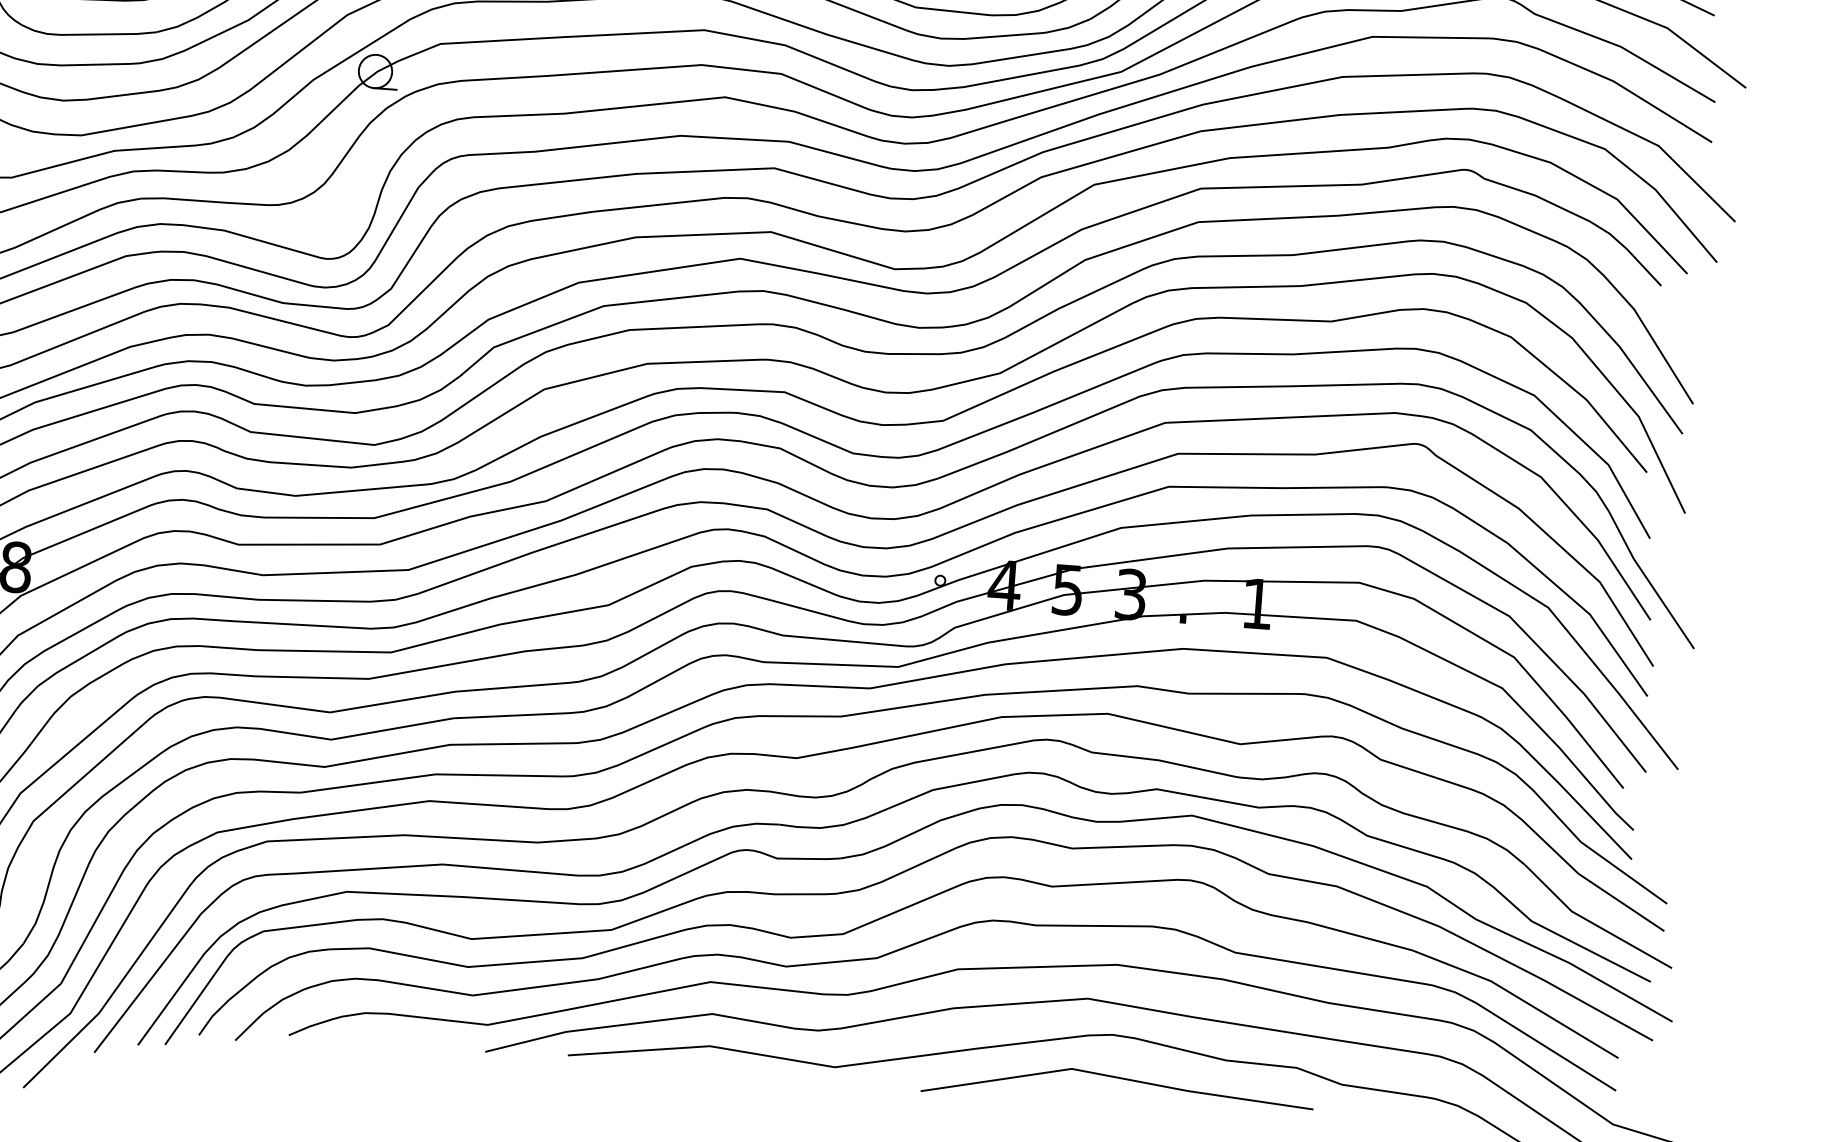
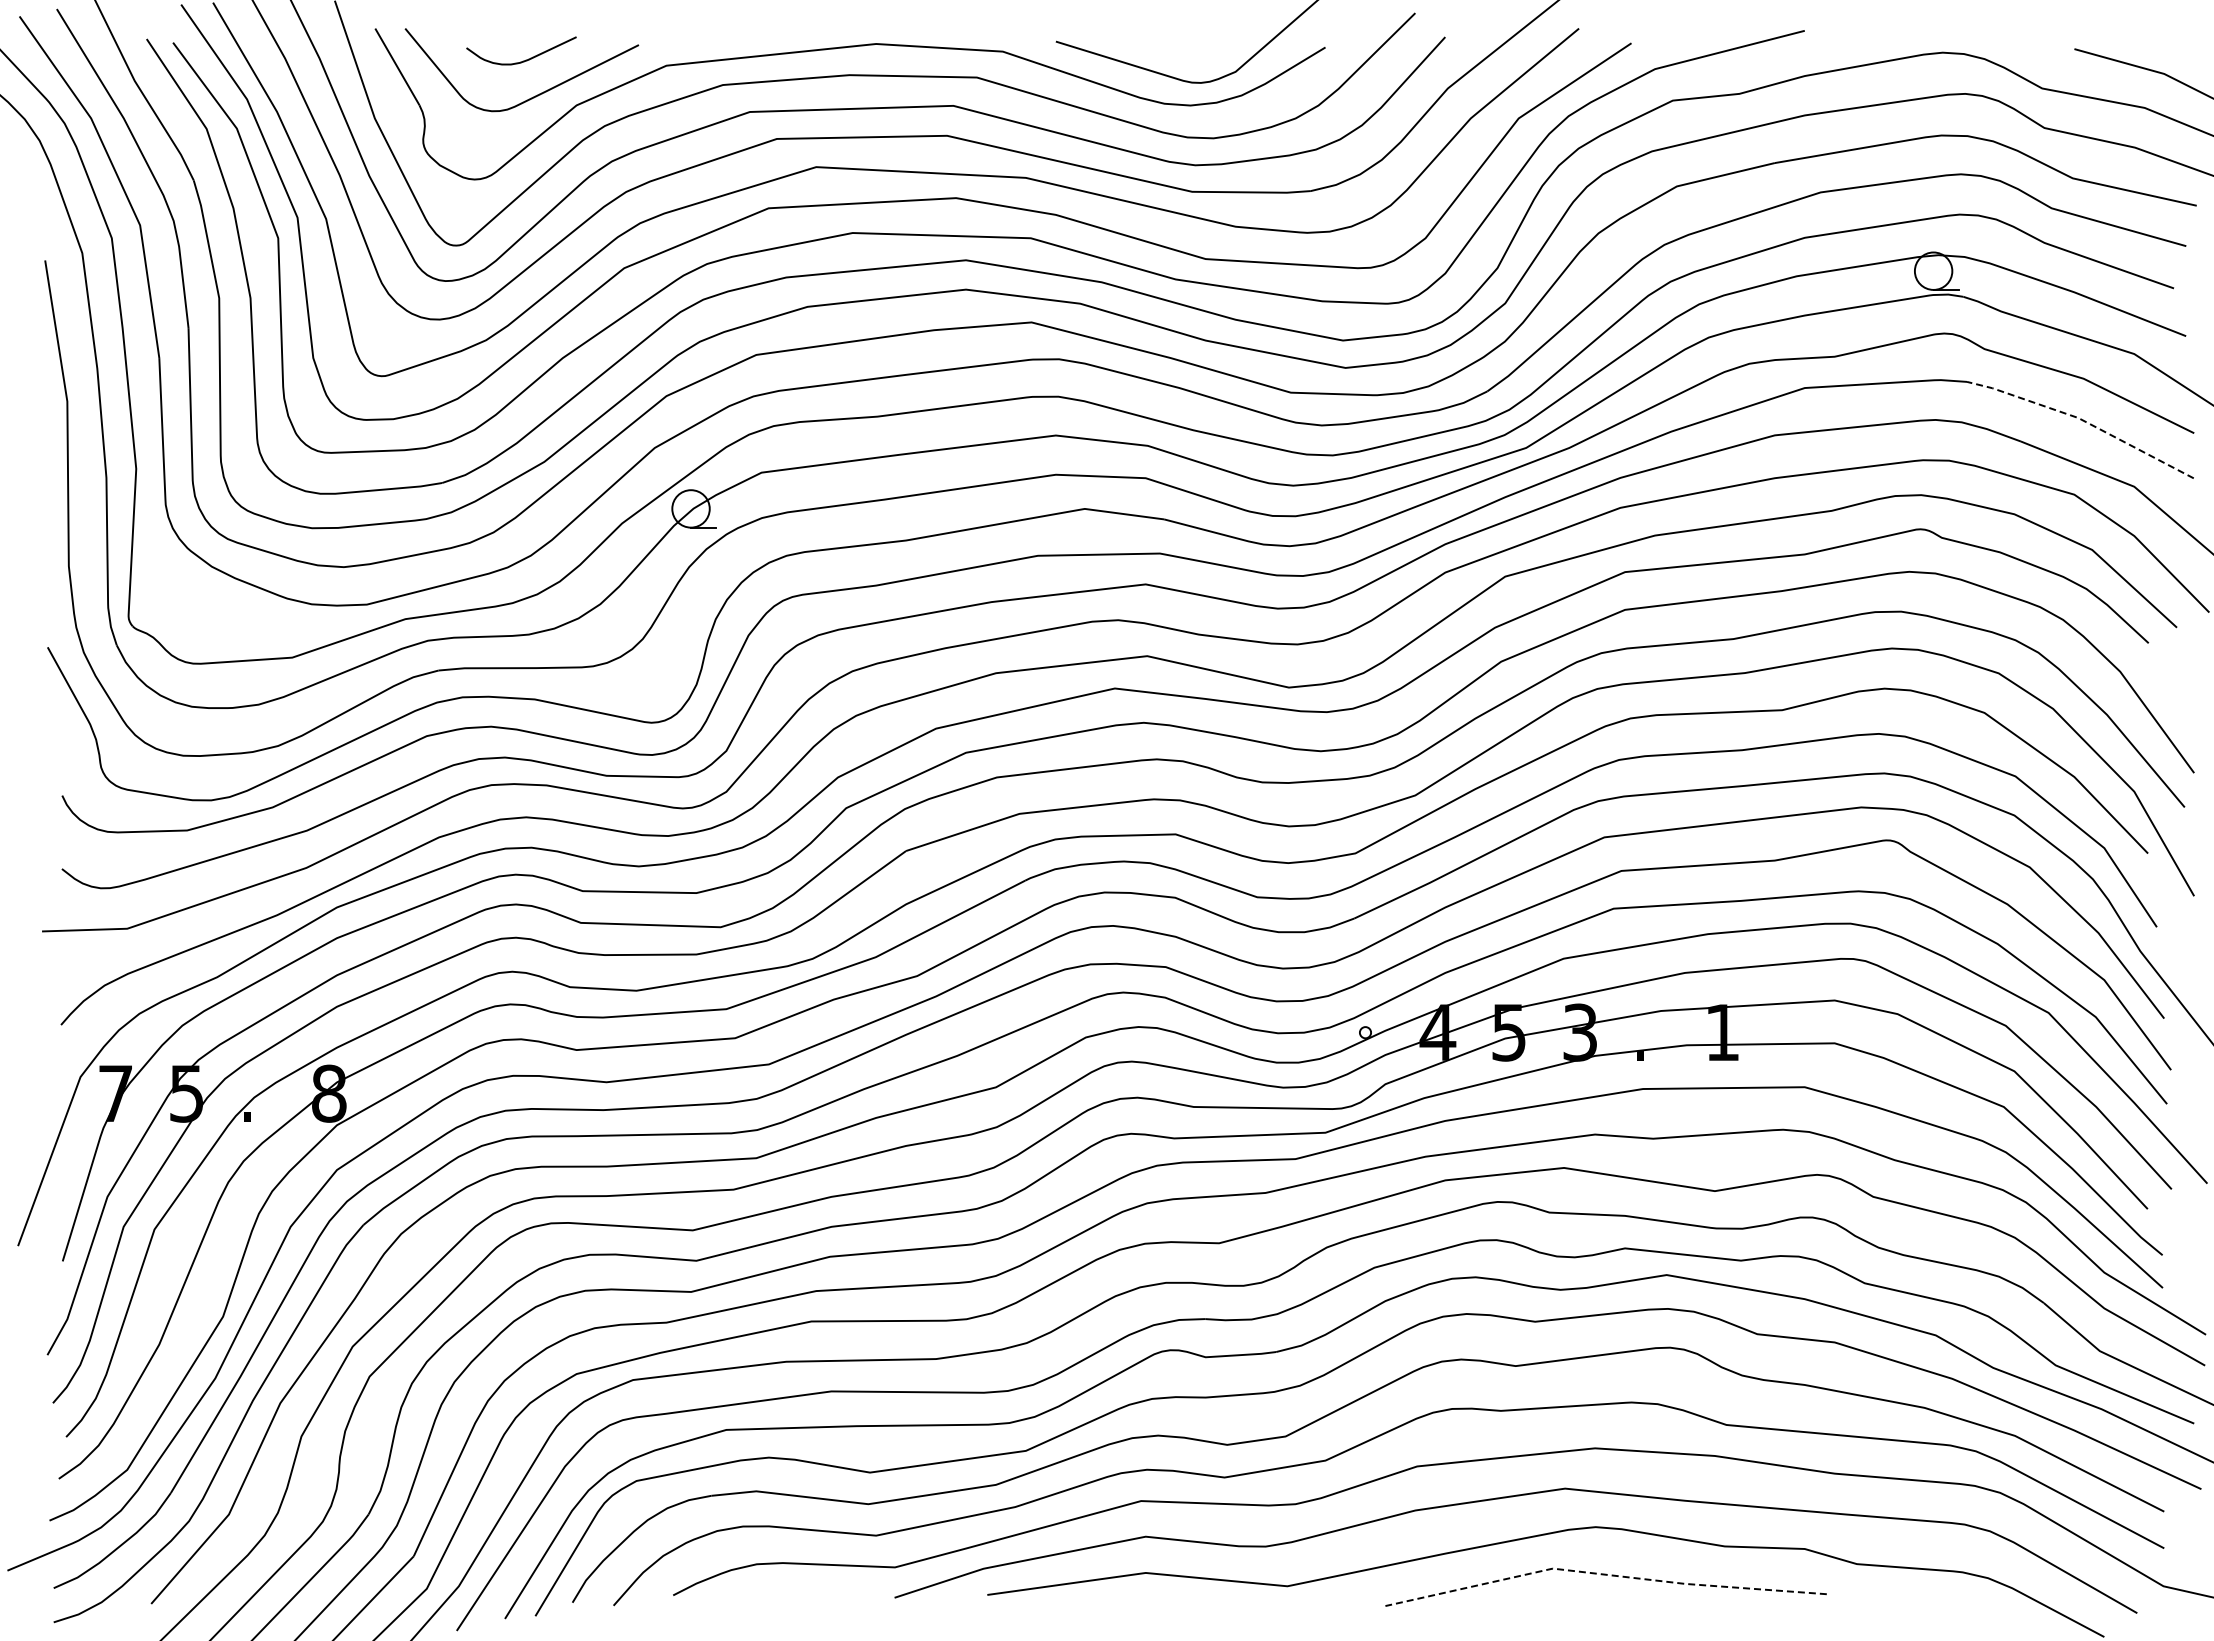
line: (1617, 83) -> (2082, 420), solid -> dashed
line: (1117, 1077) -> (1604, 1574), solid -> dashed

